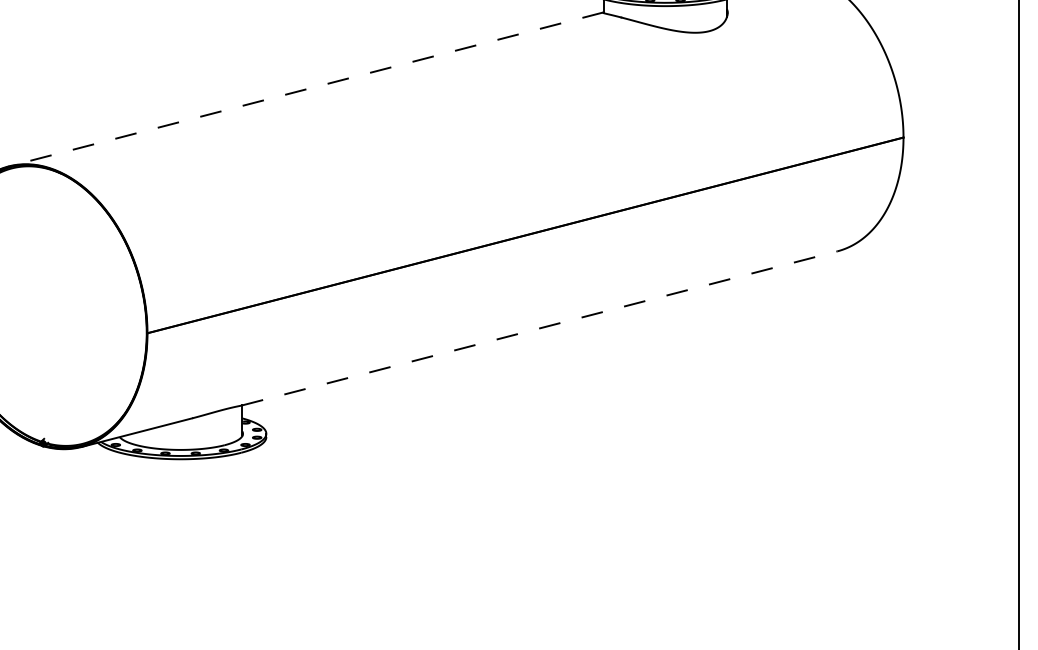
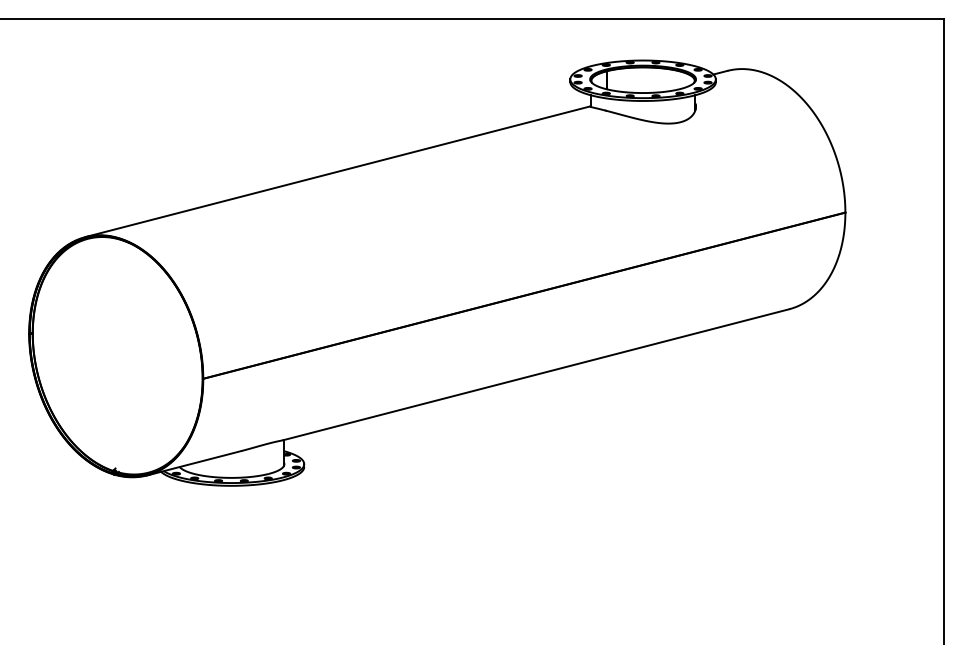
line: (306, 89) -> (338, 171), dashed -> solid
line: (539, 328) -> (536, 374), dashed -> solid

